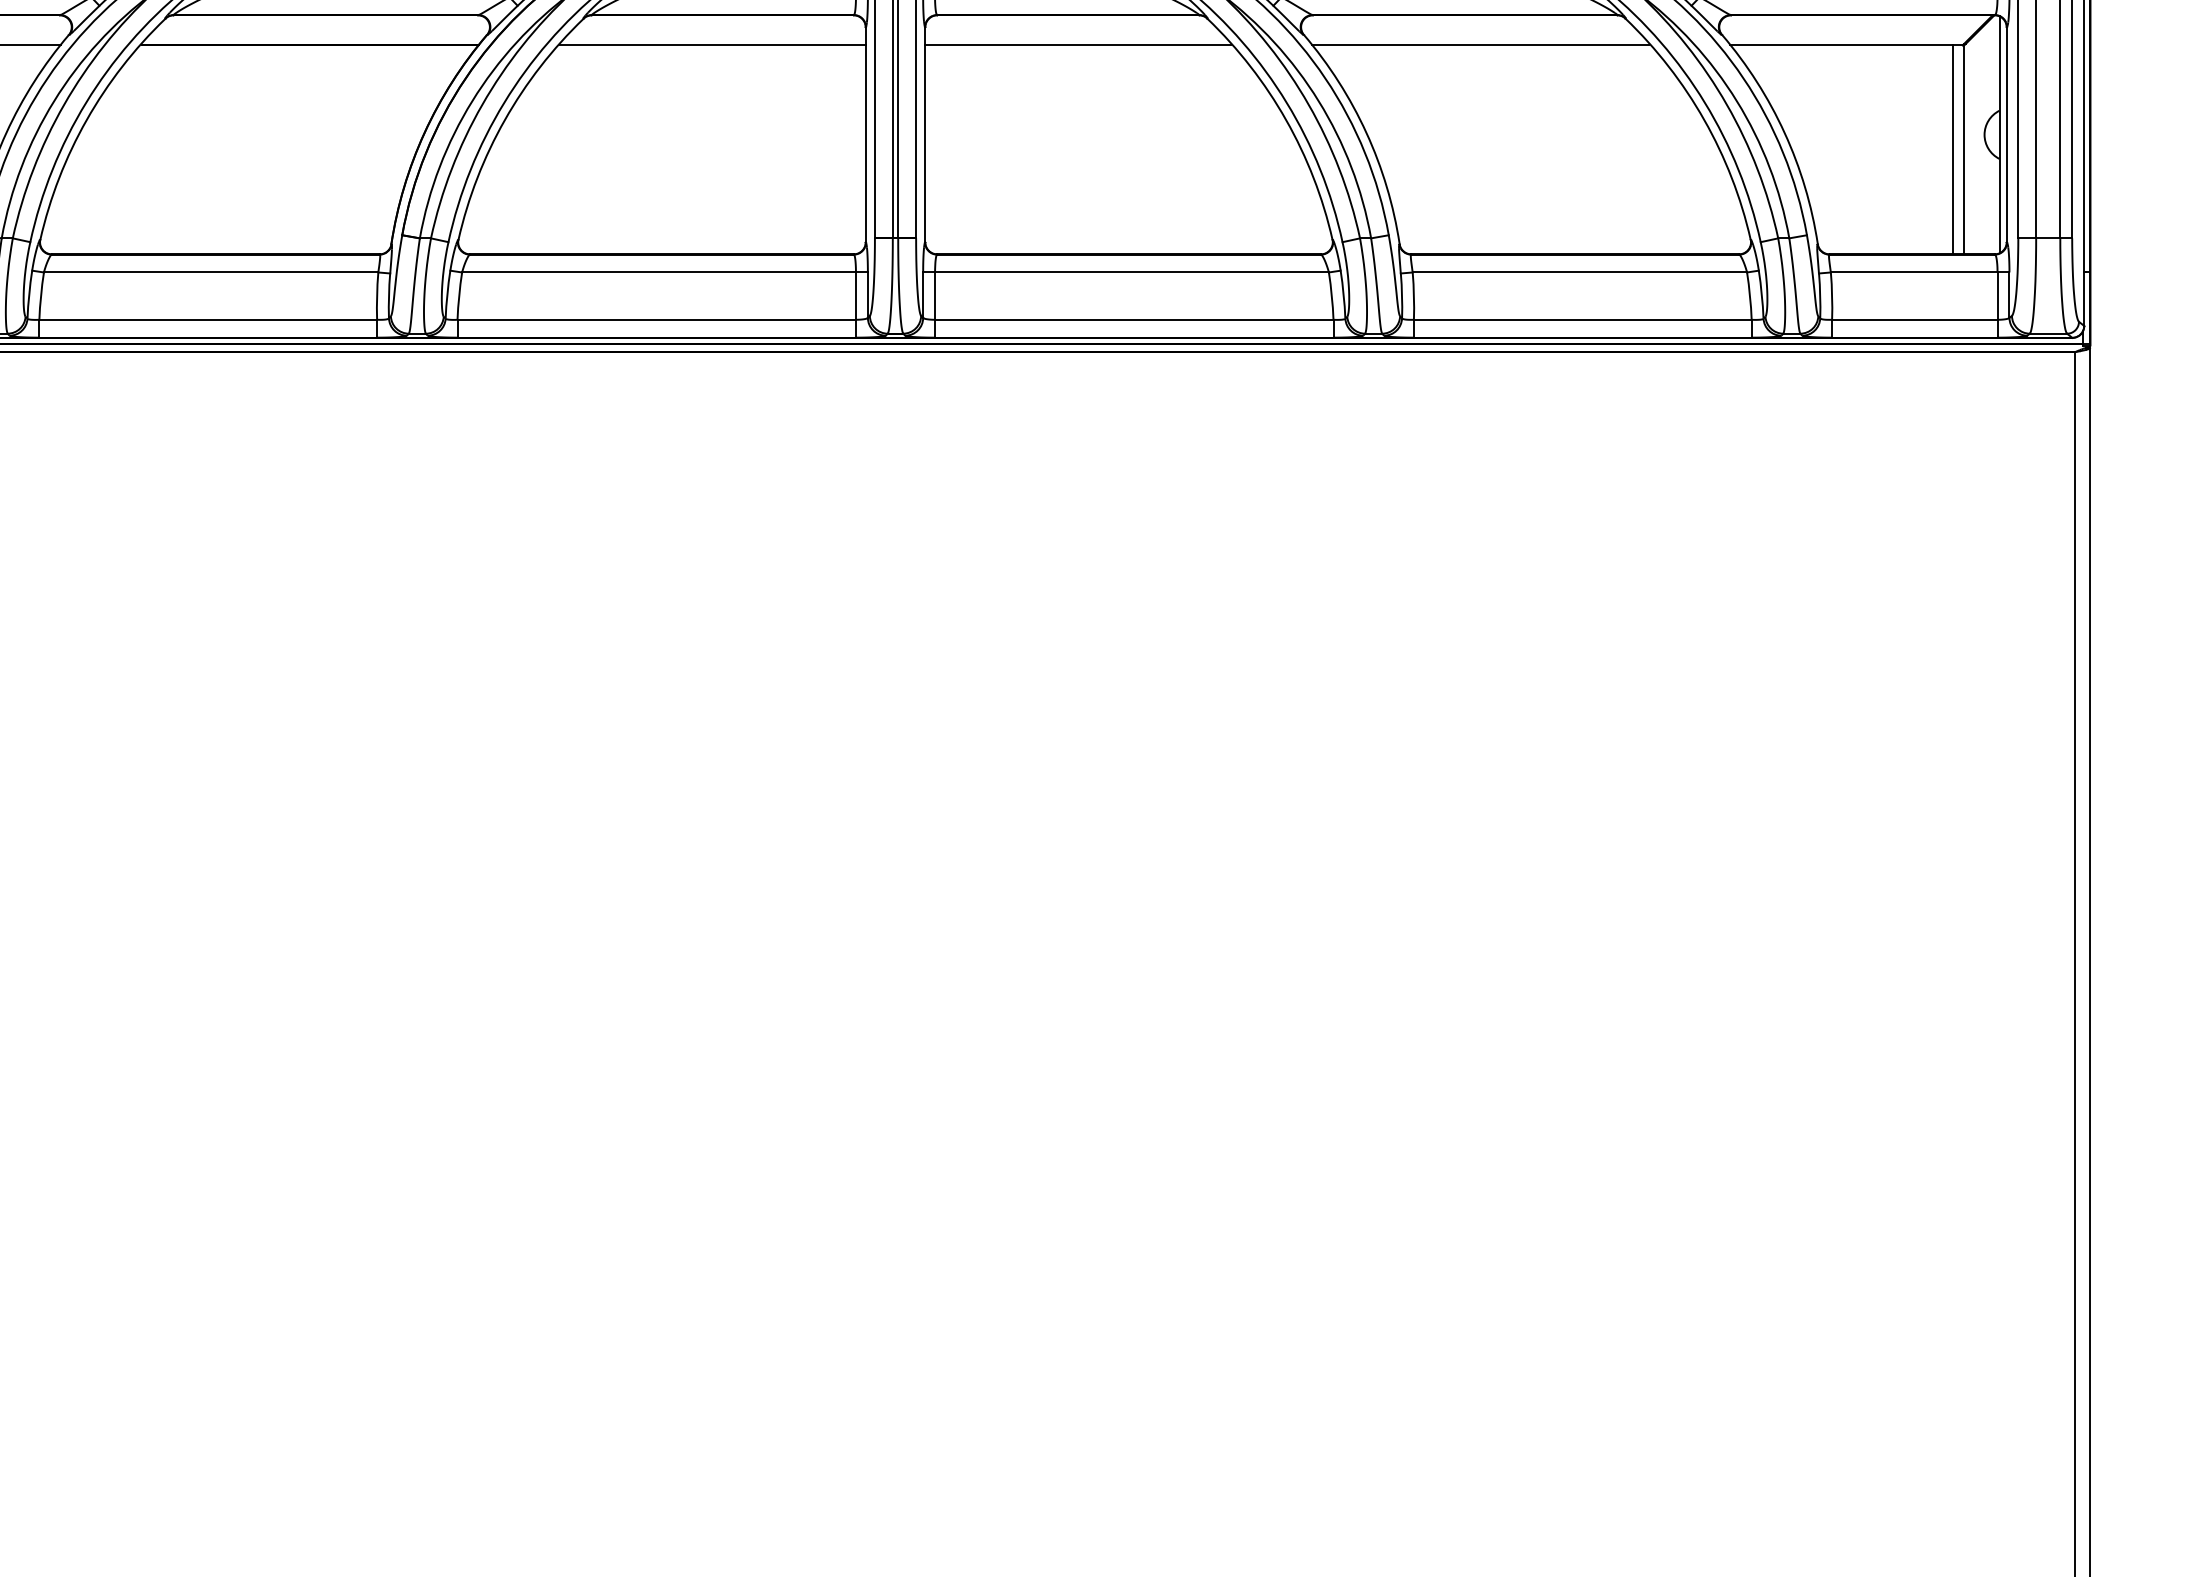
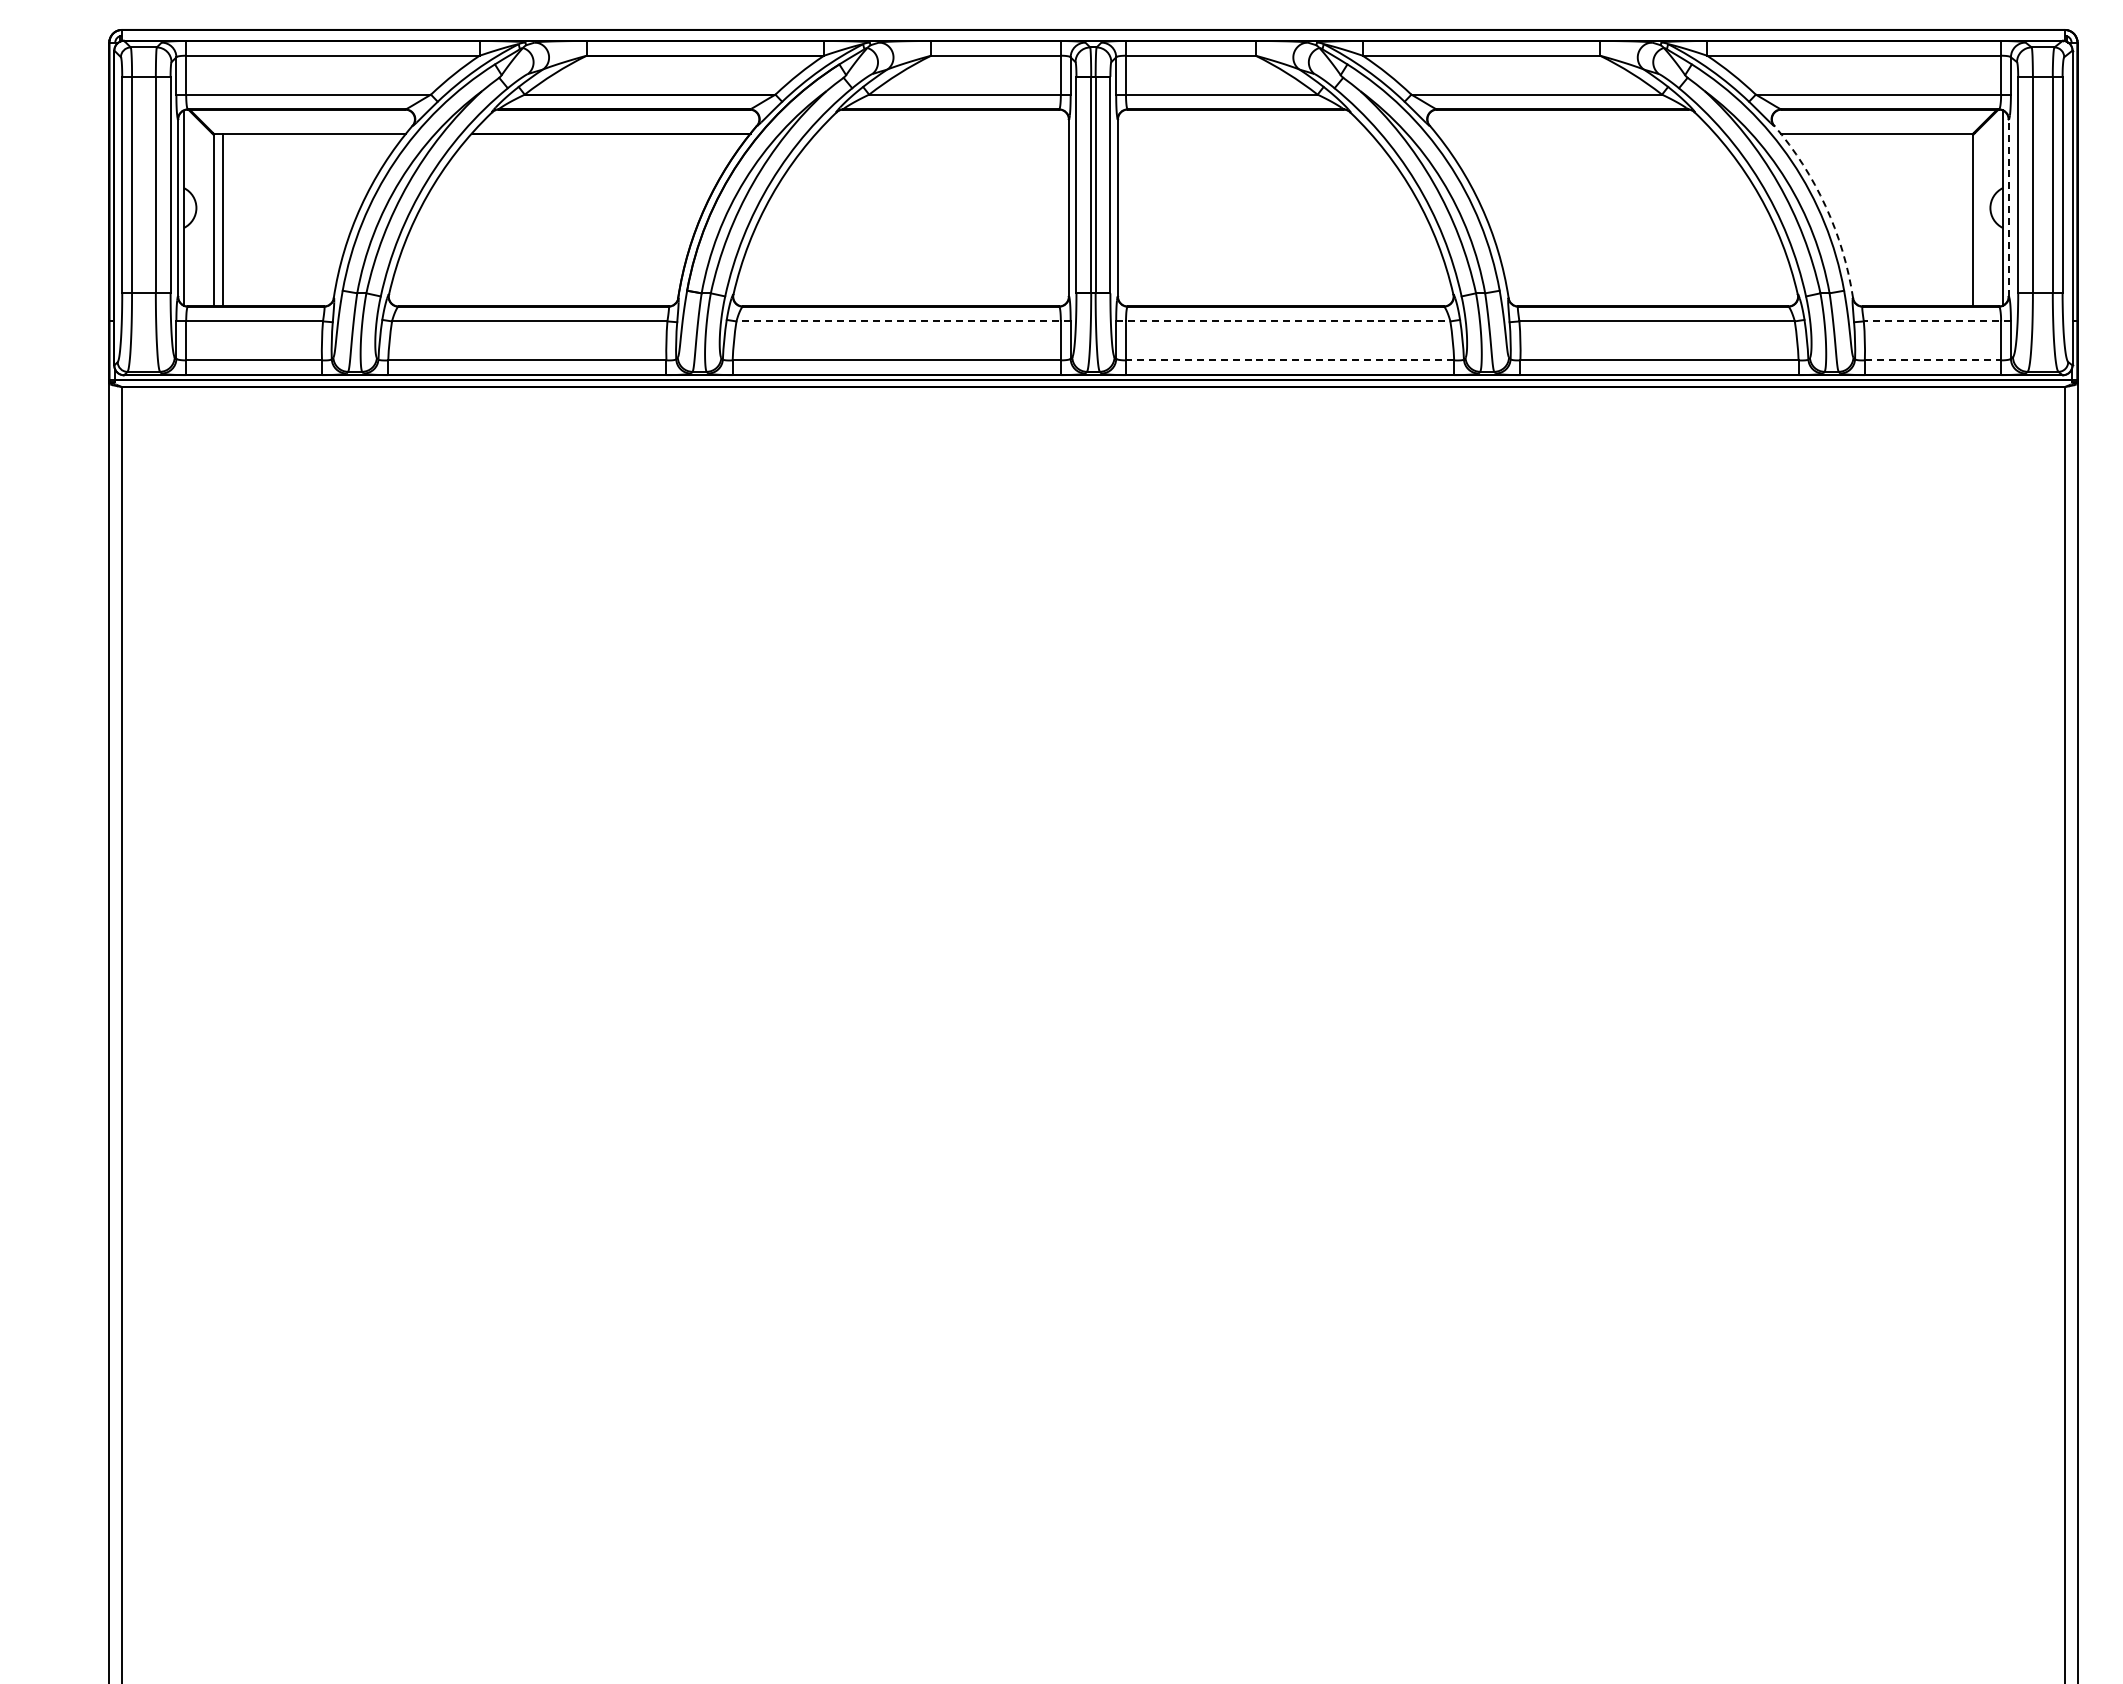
line: (712, 45) -> (942, 134), removed
line: (1077, 45) -> (1243, 134), removed
line: (1480, 45) -> (1575, 134), removed
arc: (1784, 132) -> (1825, 206), solid -> dashed
line: (2006, 135) -> (2008, 208), solid -> dashed
line: (1953, 149) -> (1964, 220), removed
line: (664, 272) -> (903, 321), solid -> dashed
line: (1126, 272) -> (1283, 321), solid -> dashed
line: (1920, 272) -> (1937, 321), solid -> dashed
line: (1133, 319) -> (1289, 360), solid -> dashed
line: (1915, 319) -> (1933, 360), solid -> dashed

